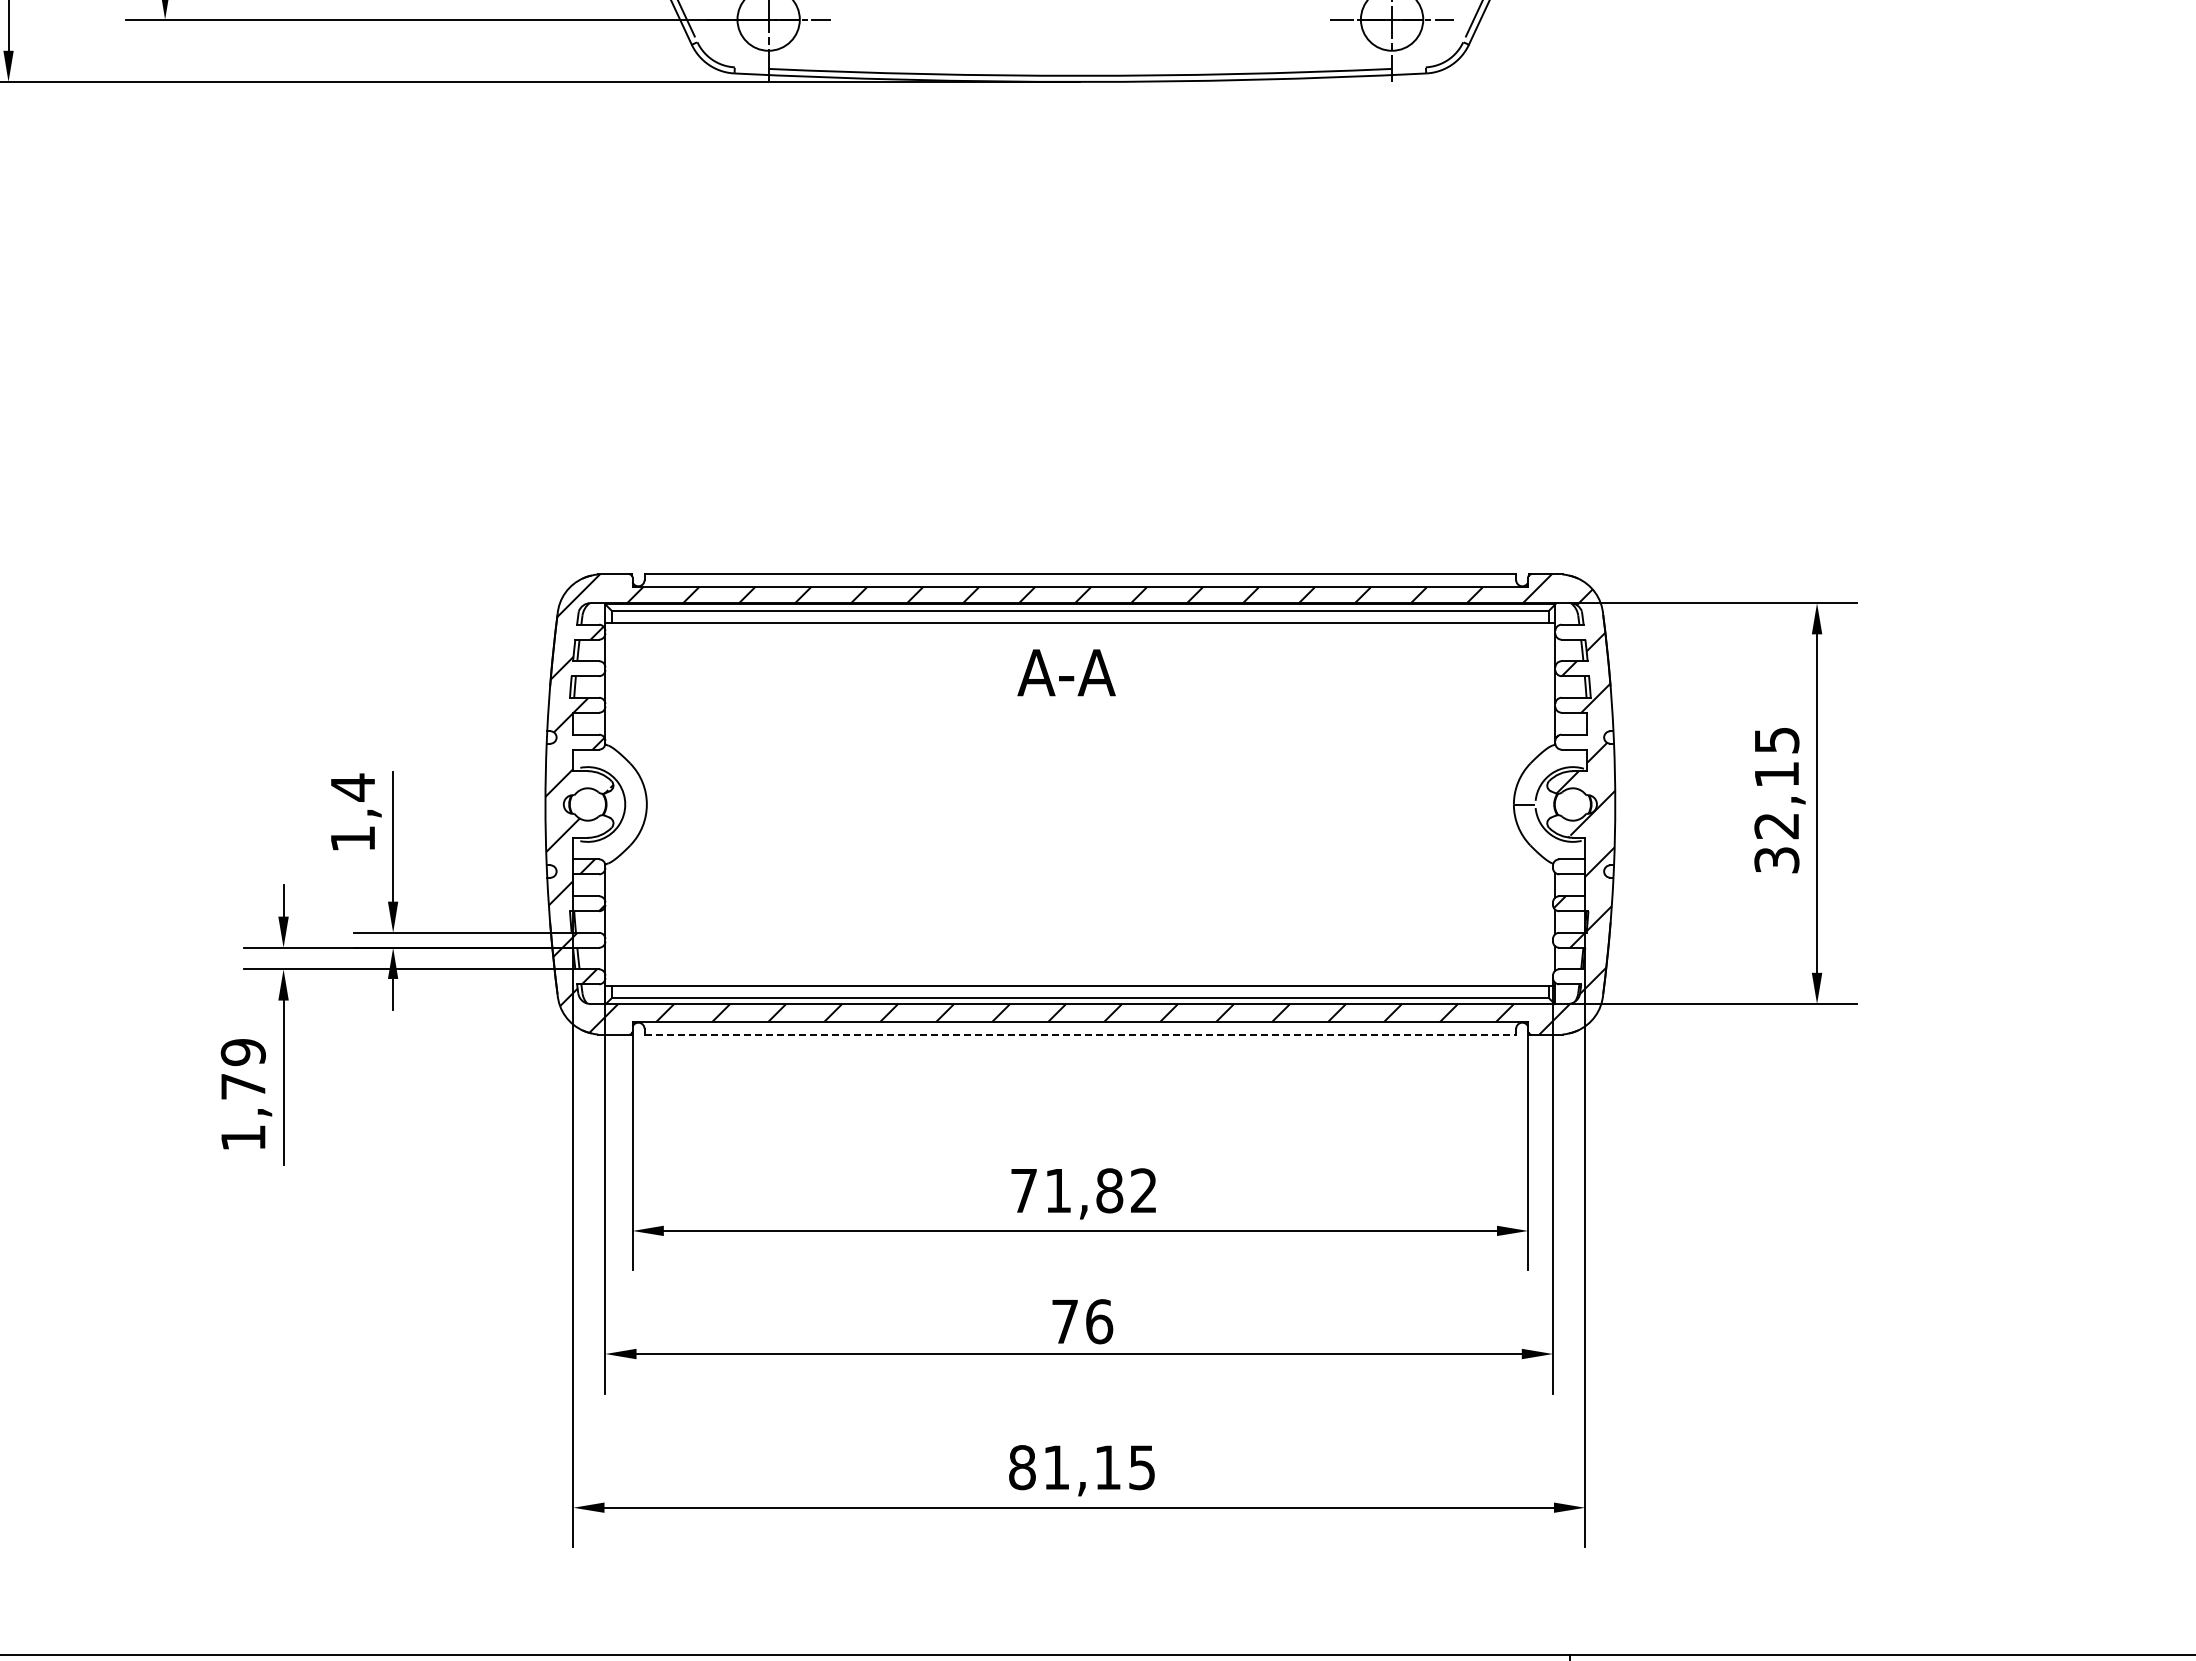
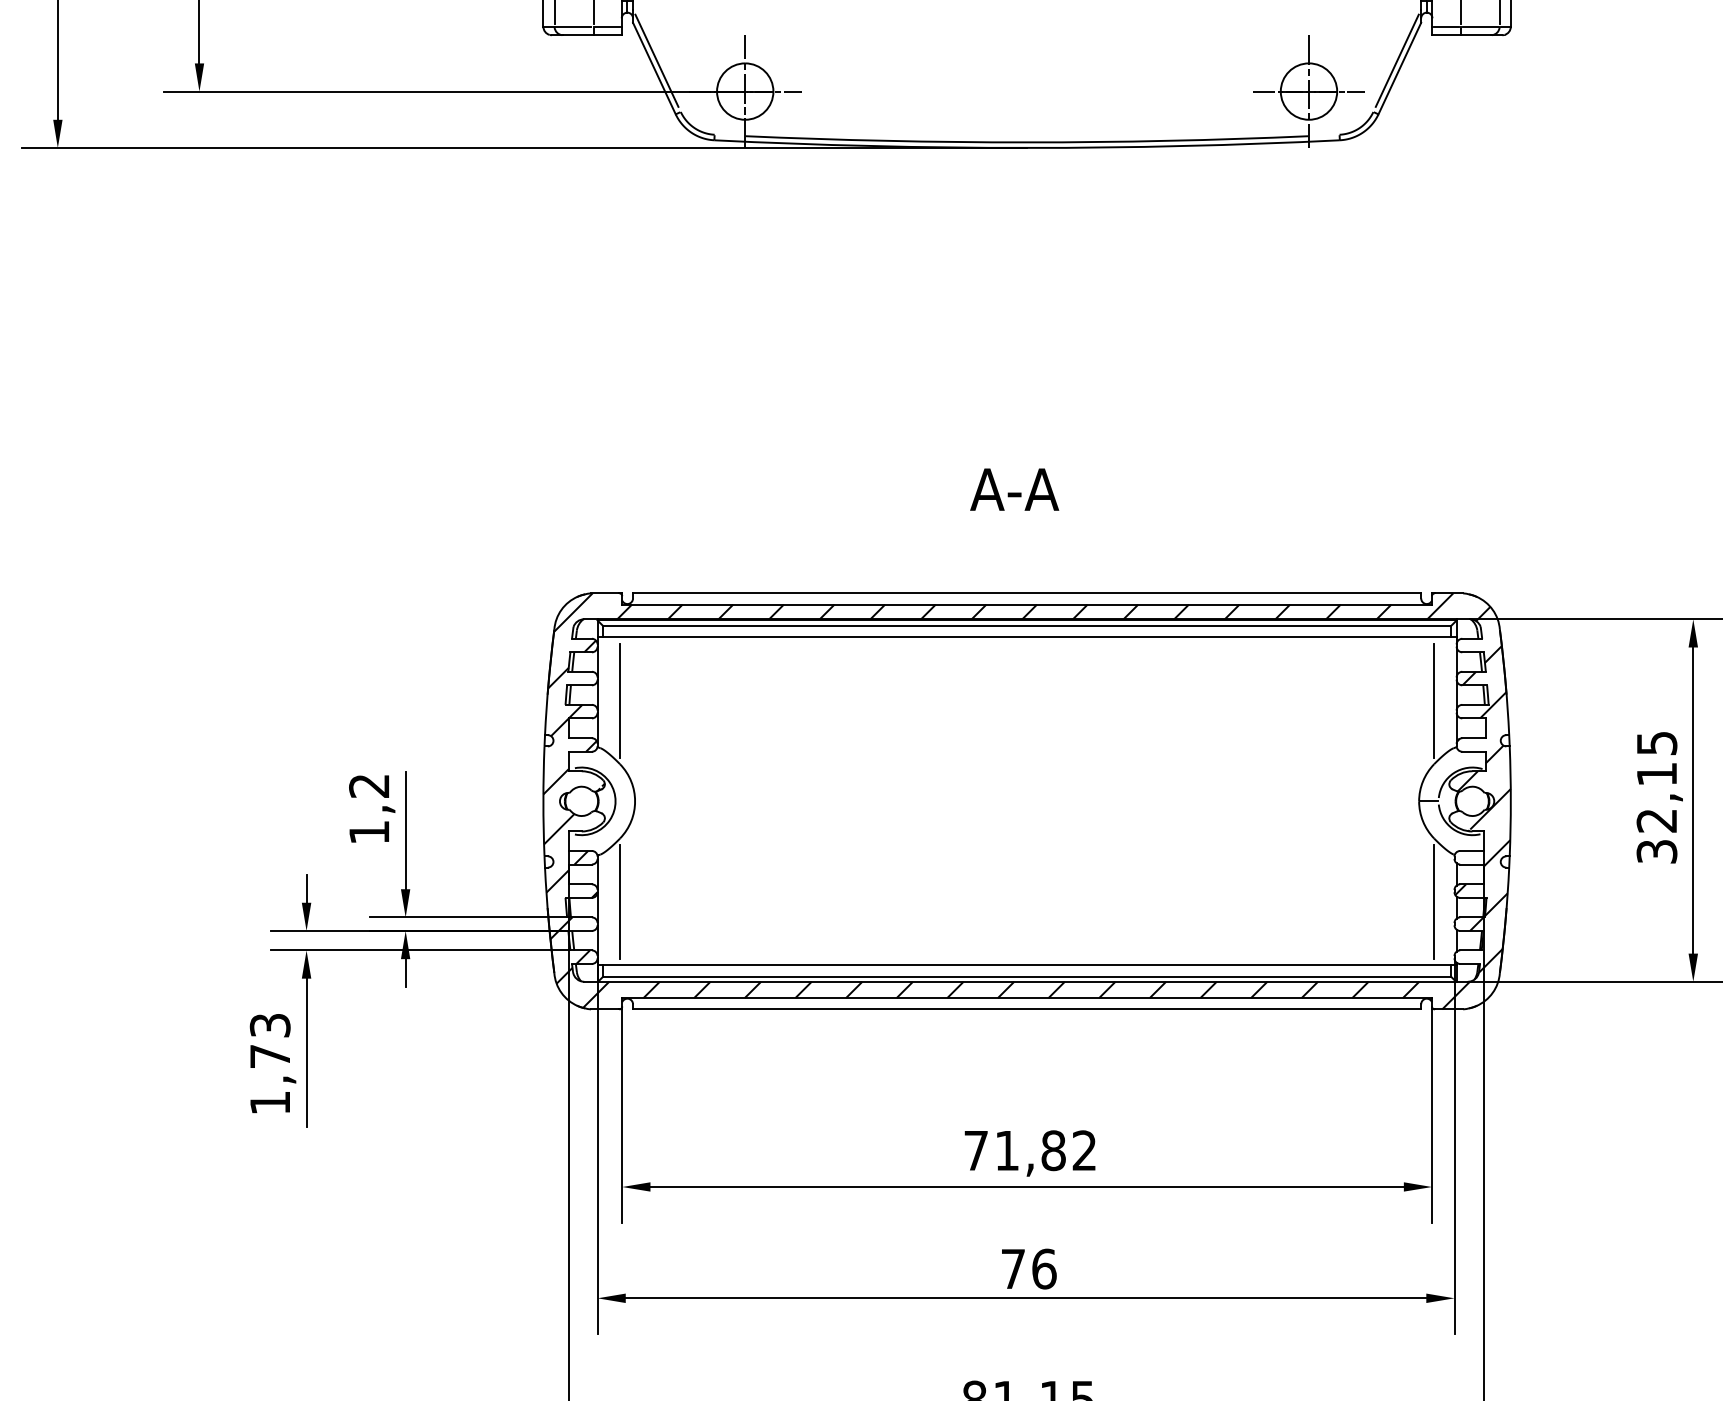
text: (1066, 672) -> (1014, 489), moved
line: (630, 693) -> (620, 700), added
line: (1530, 693) -> (1434, 700), added
text: (352, 787) -> (368, 785), 1,4 -> 1,2
line: (630, 915) -> (620, 901), added
line: (1530, 915) -> (1434, 901), added
line: (1080, 1034) -> (1027, 1009), dashed -> solid
text: (243, 1052) -> (270, 1025), 1,79 -> 1,73

